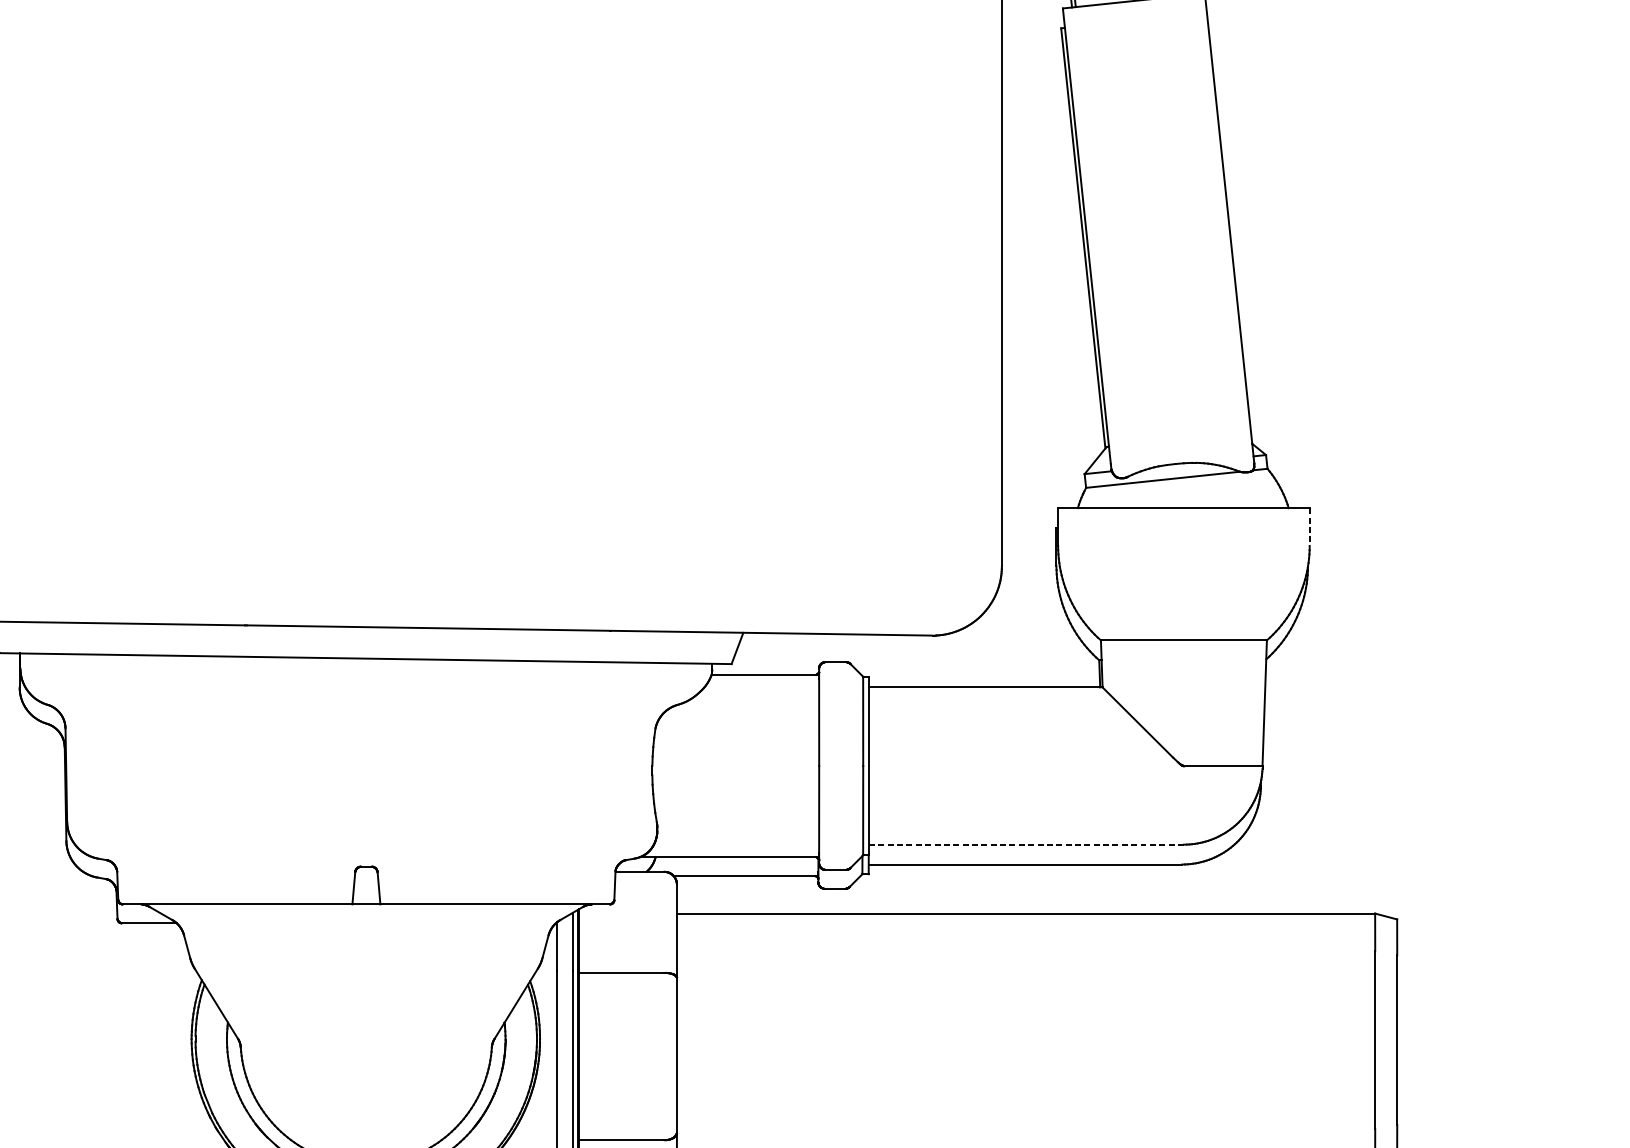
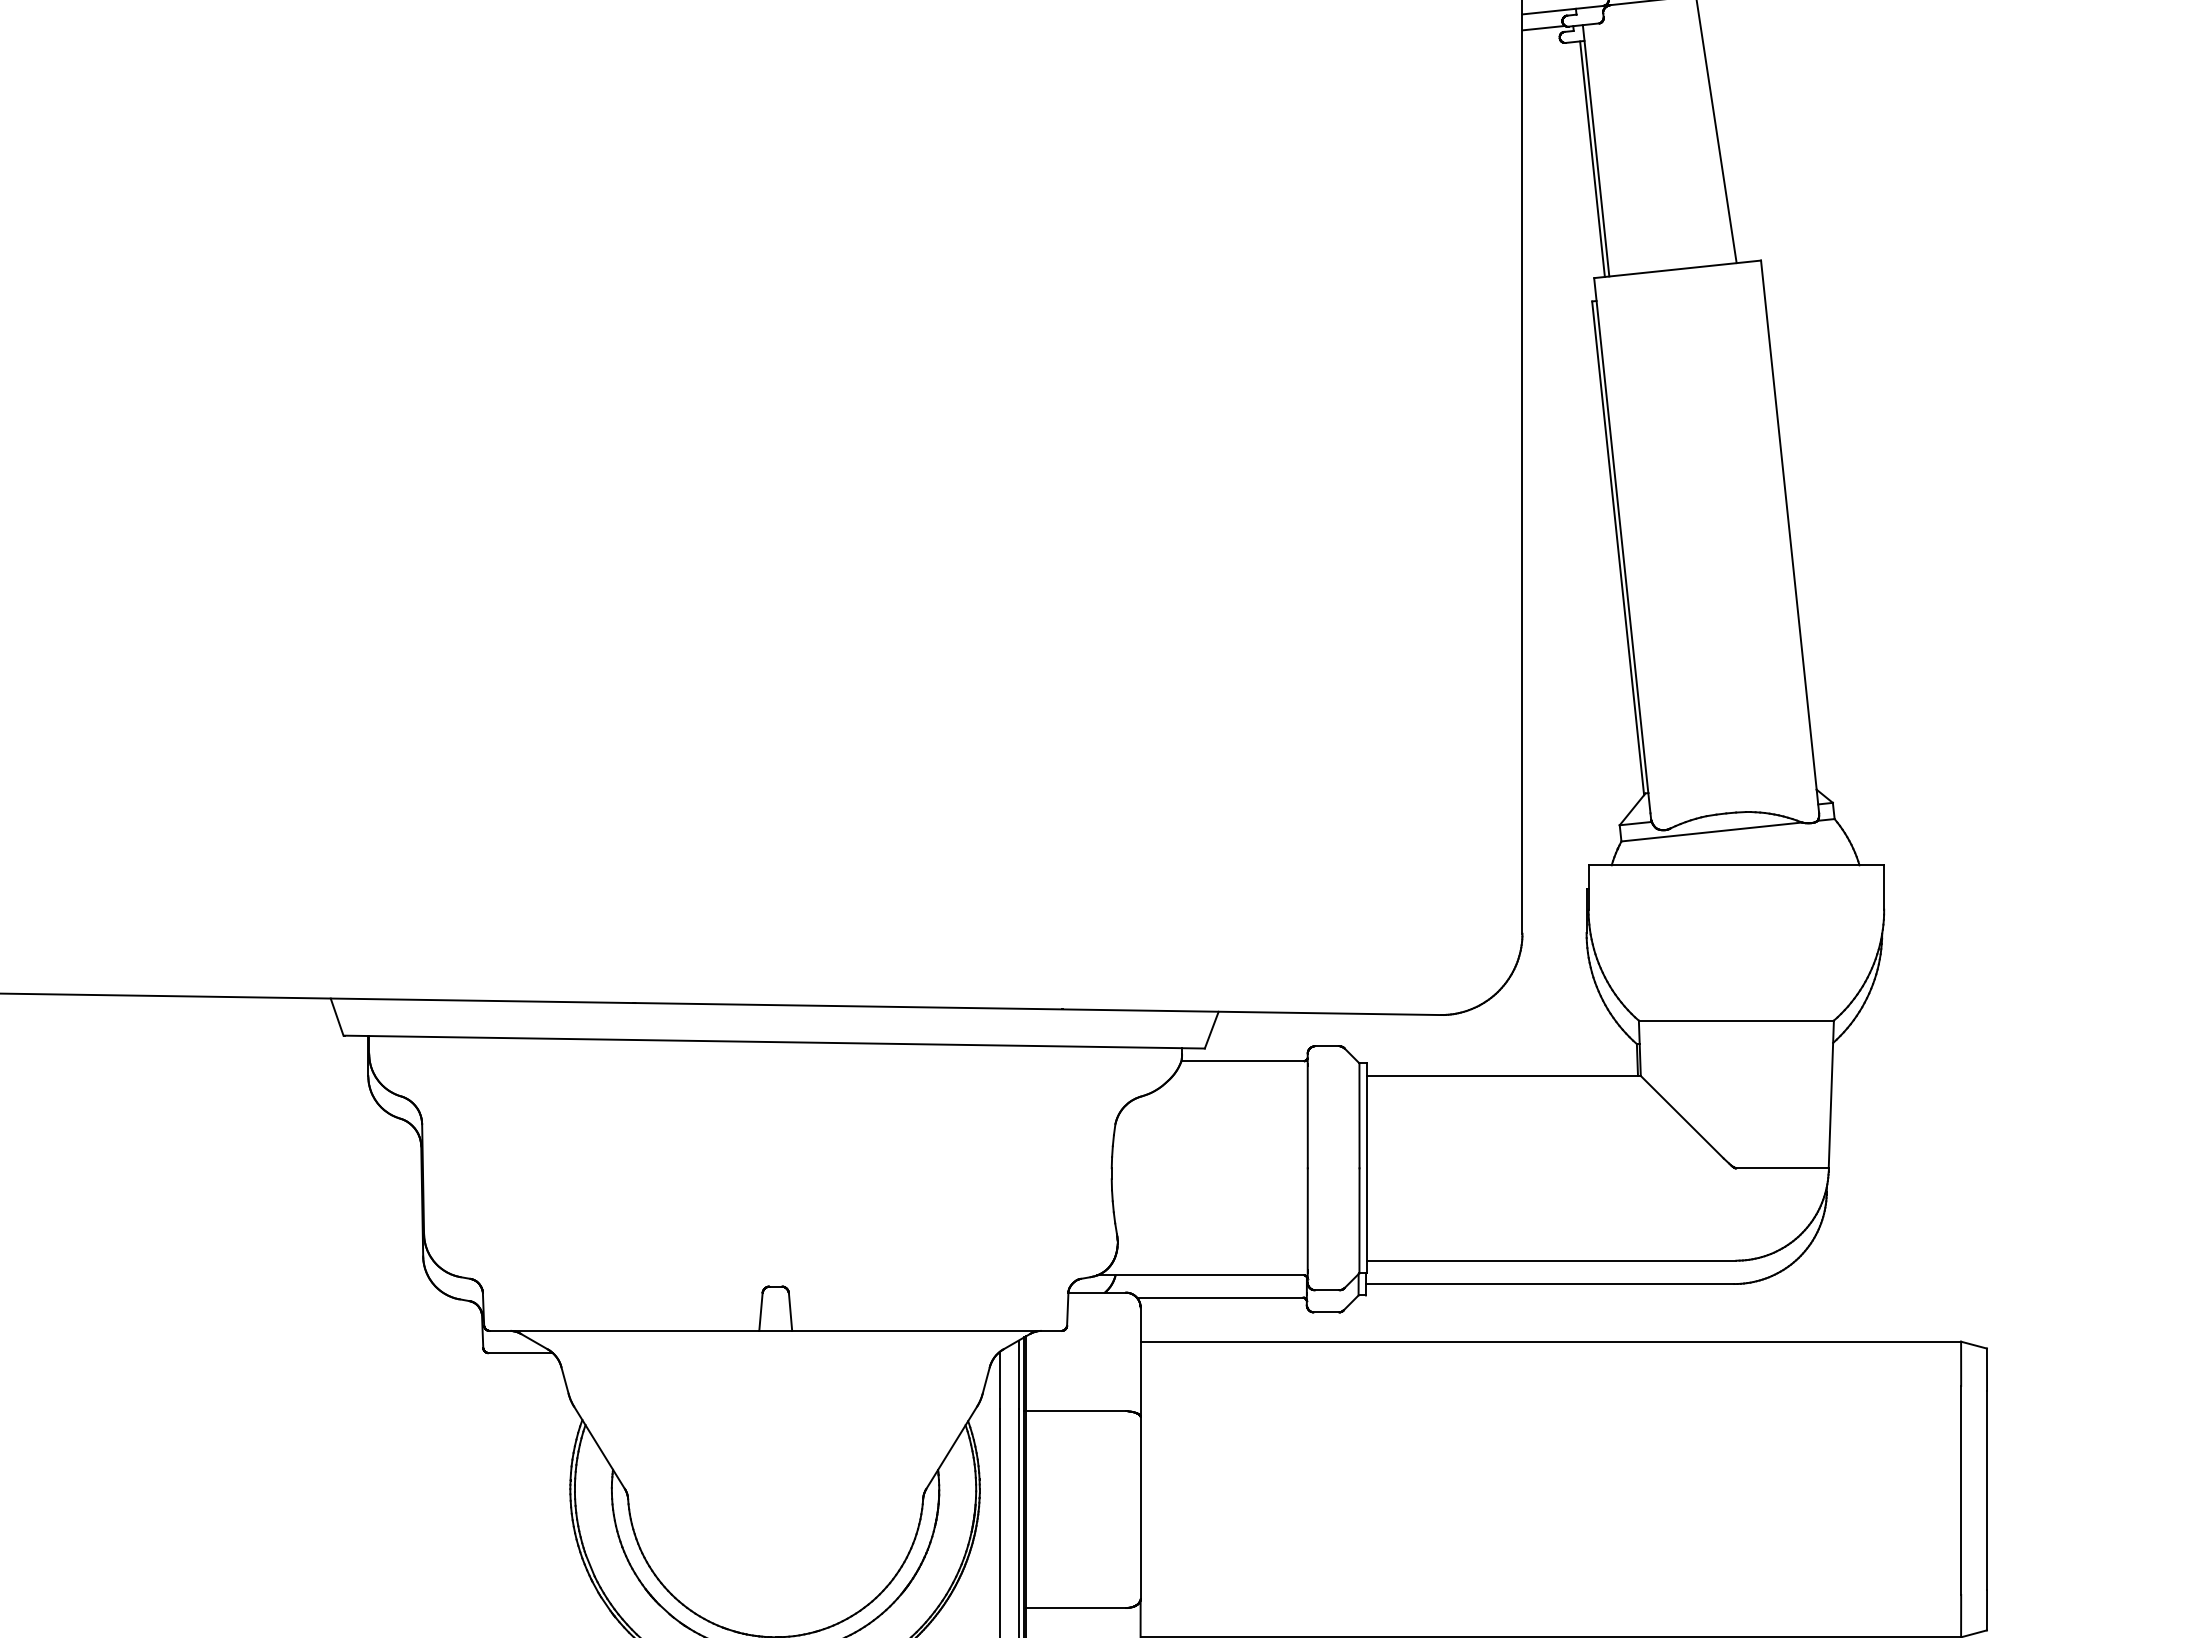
line: (1309, 527) -> (1884, 887), dashed -> solid
line: (1026, 844) -> (1551, 1260), dashed -> solid

